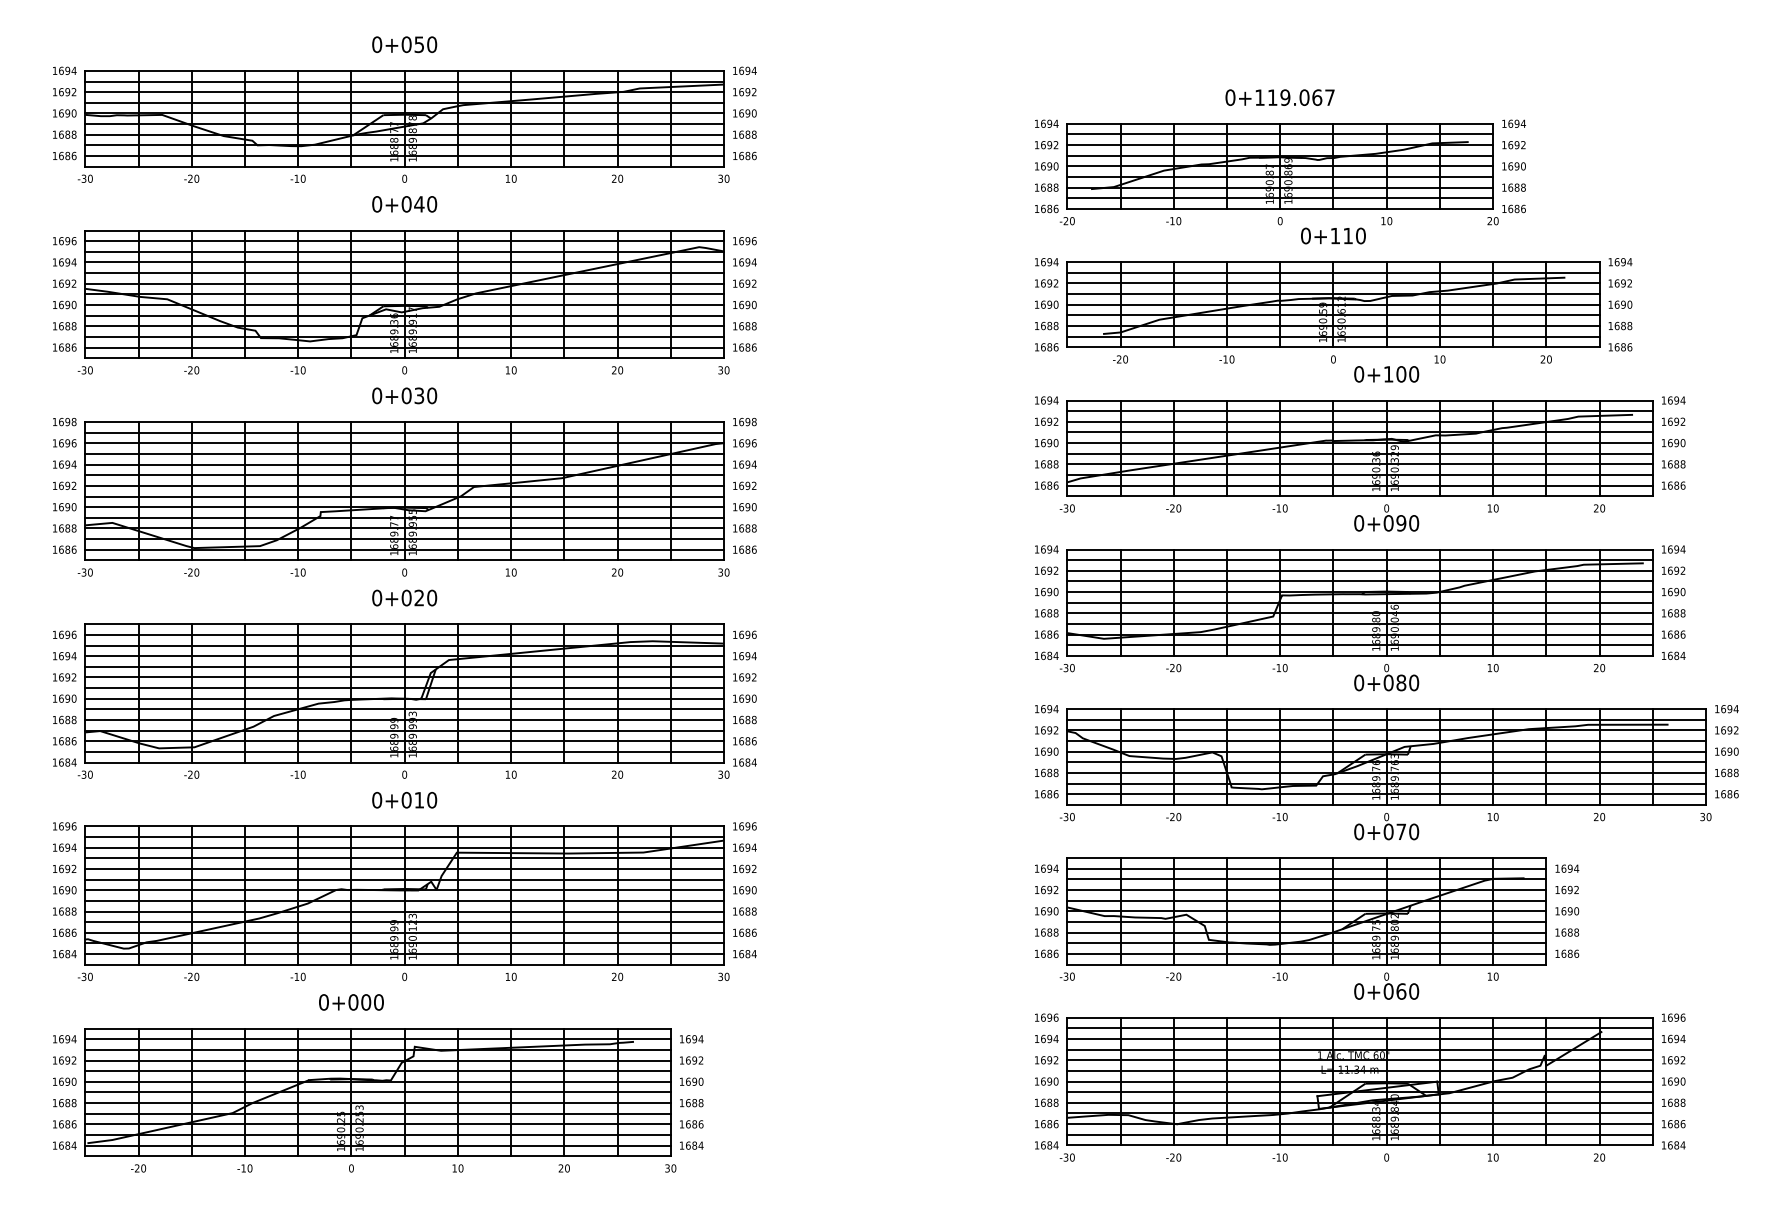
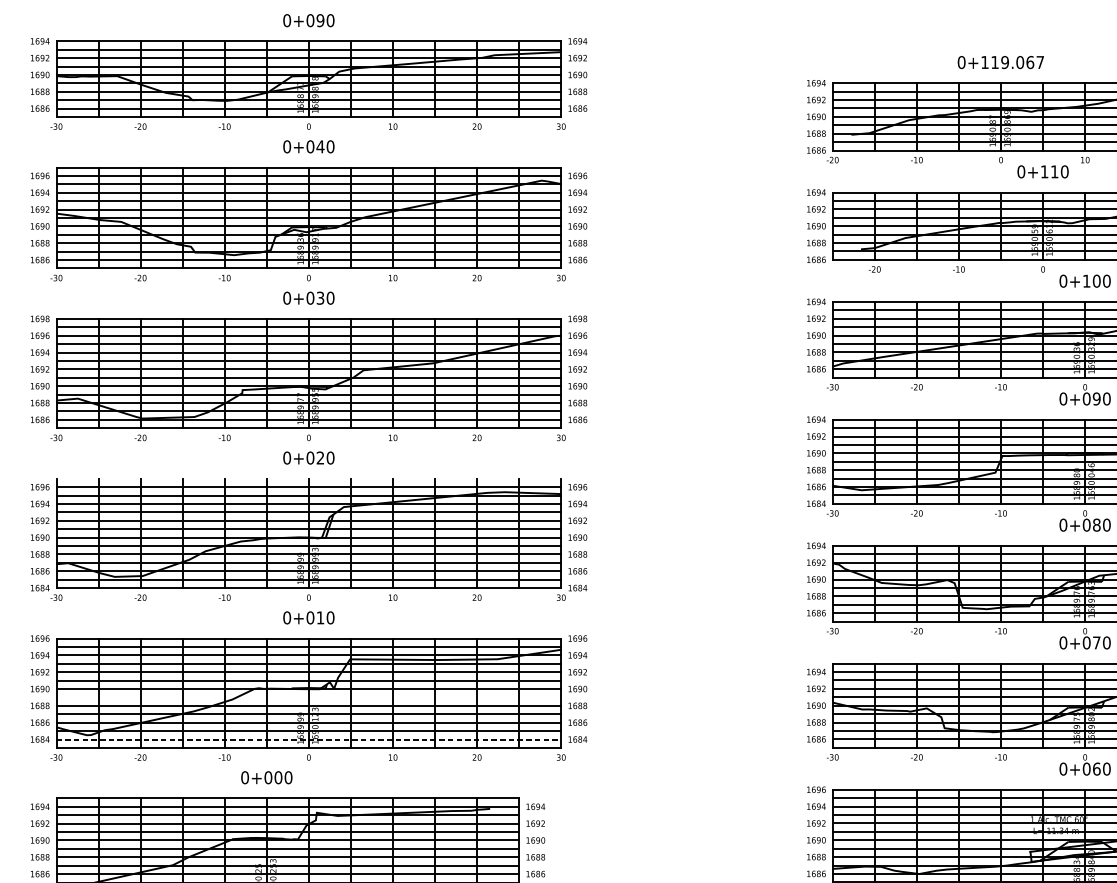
text: (419, 44) -> (320, 20), 0+050 -> 0+090
line: (404, 624) -> (308, 478), removed
line: (404, 900) -> (308, 697), removed
line: (405, 954) -> (309, 739), solid -> dashed

